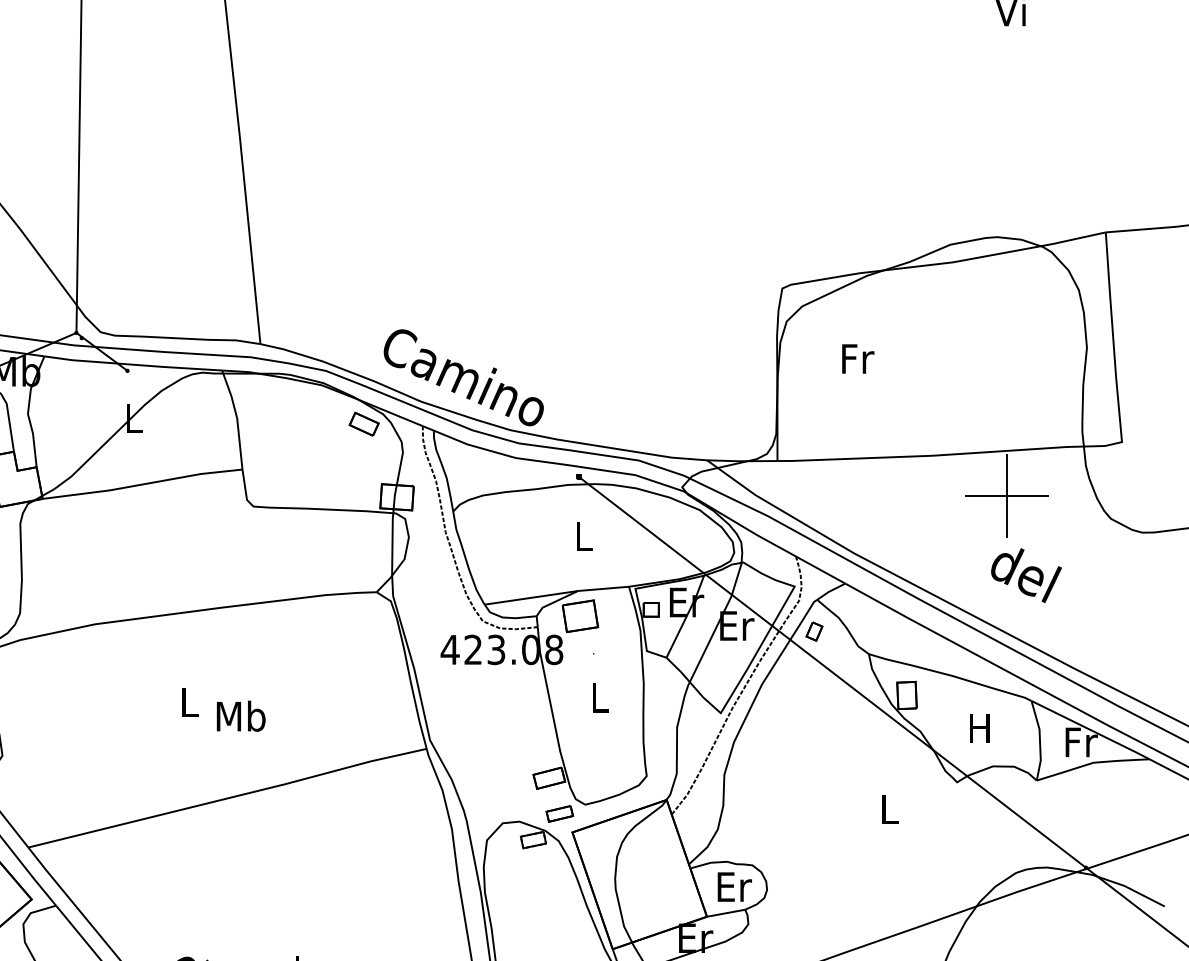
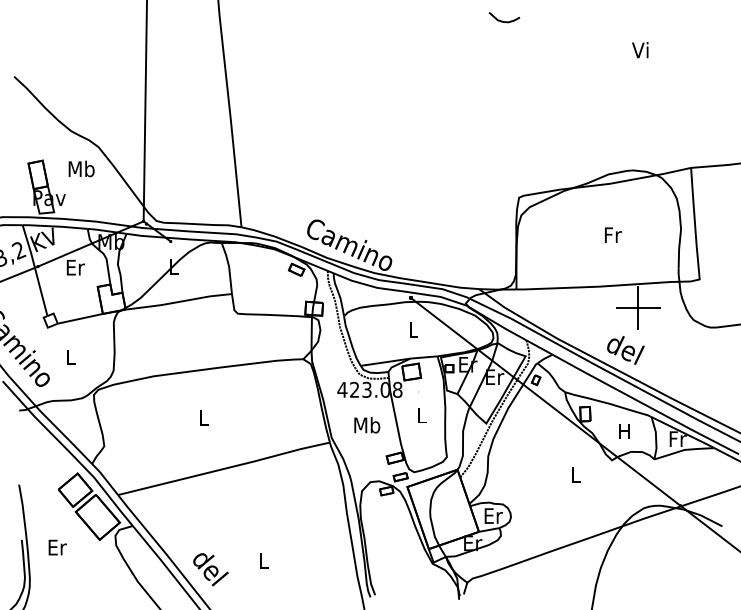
text: (858, 357) -> (613, 234), moved
text: (1025, 575) -> (625, 350), moved
text: (241, 716) -> (367, 425), moved

